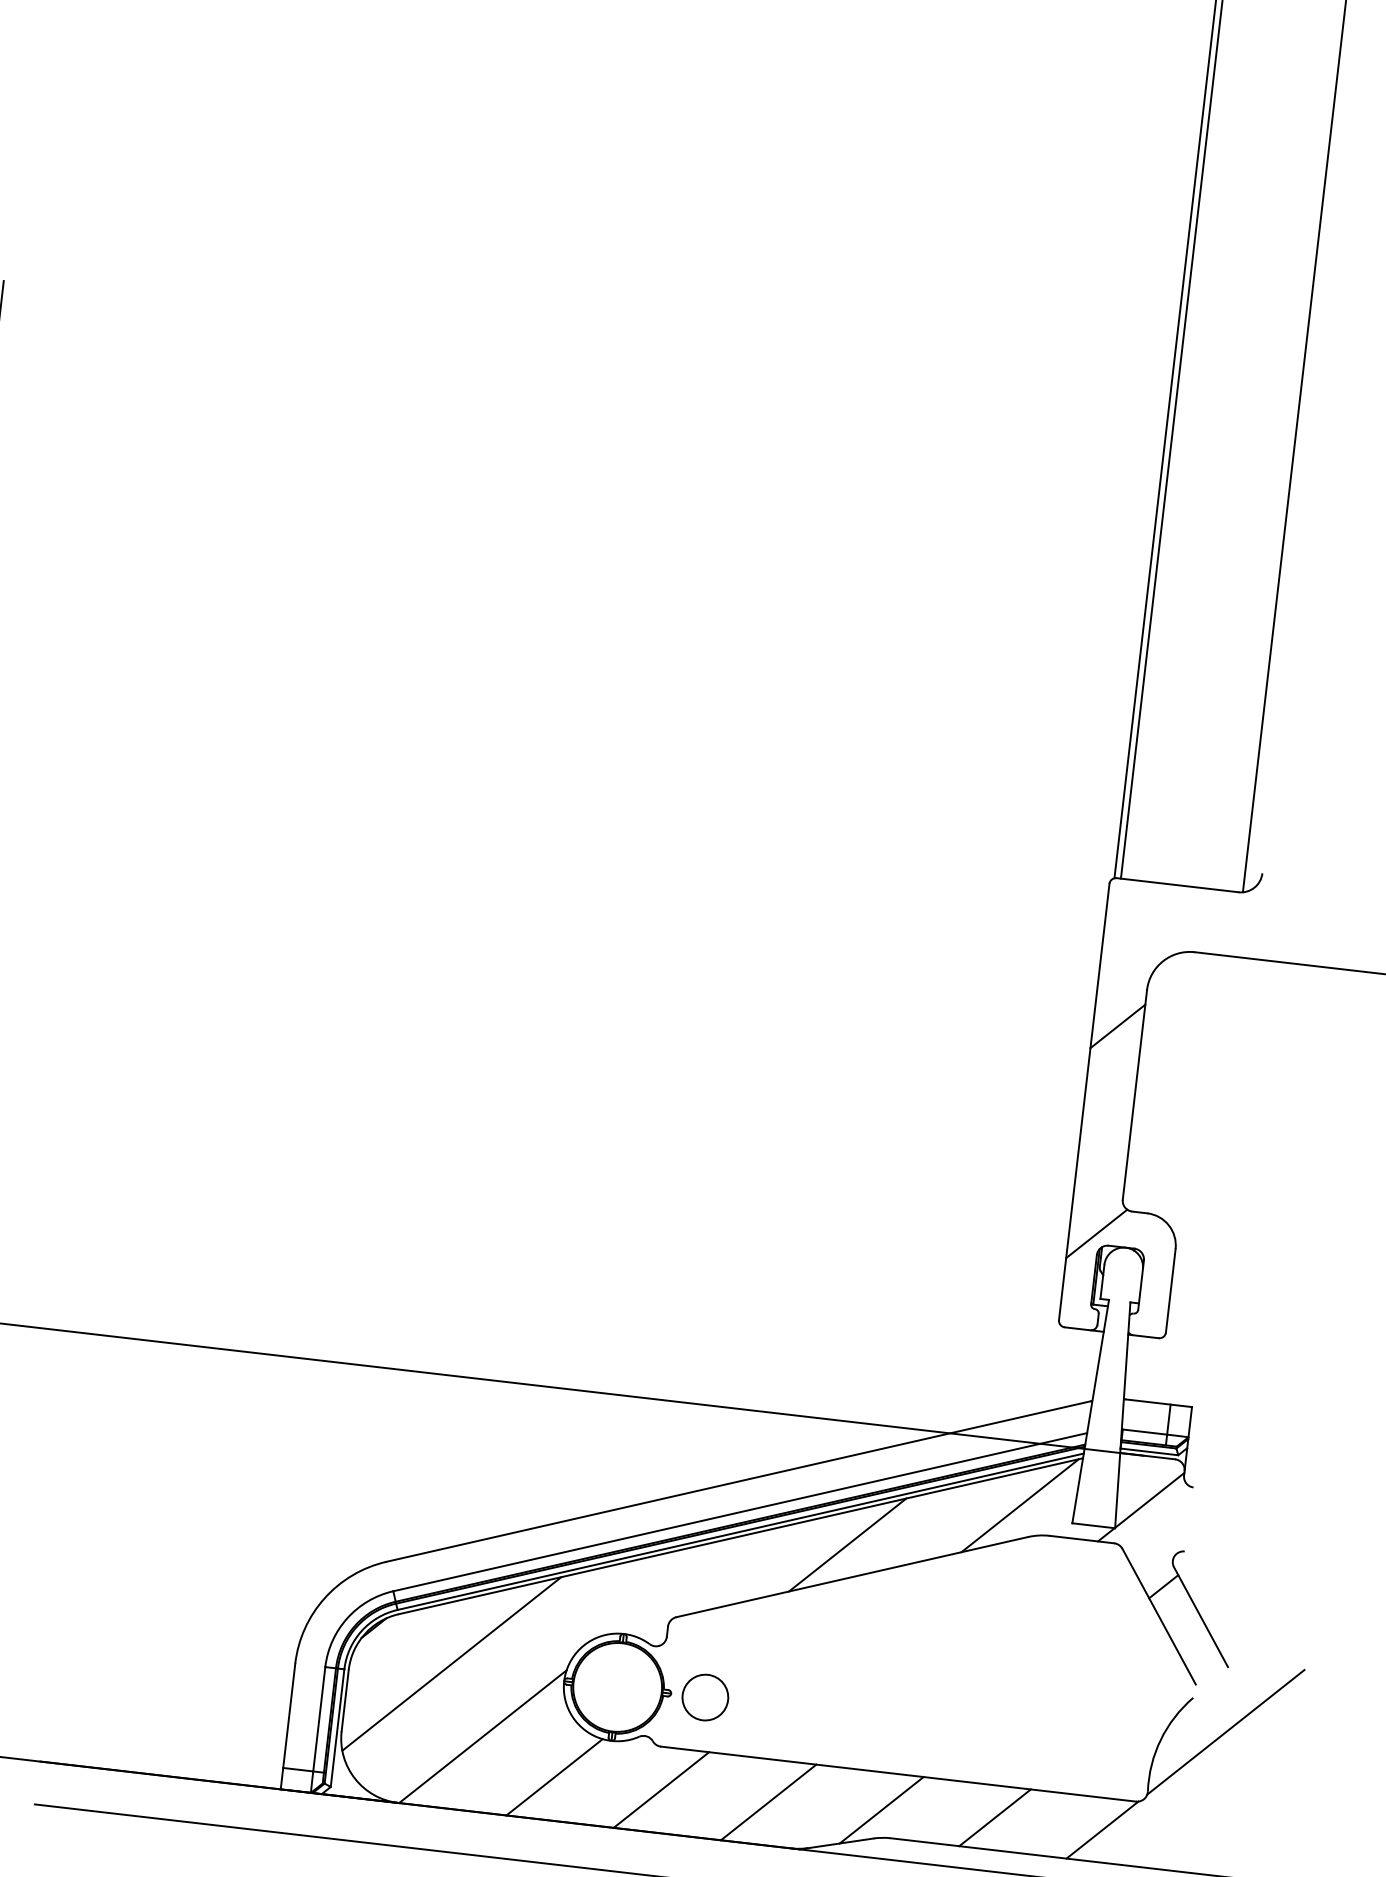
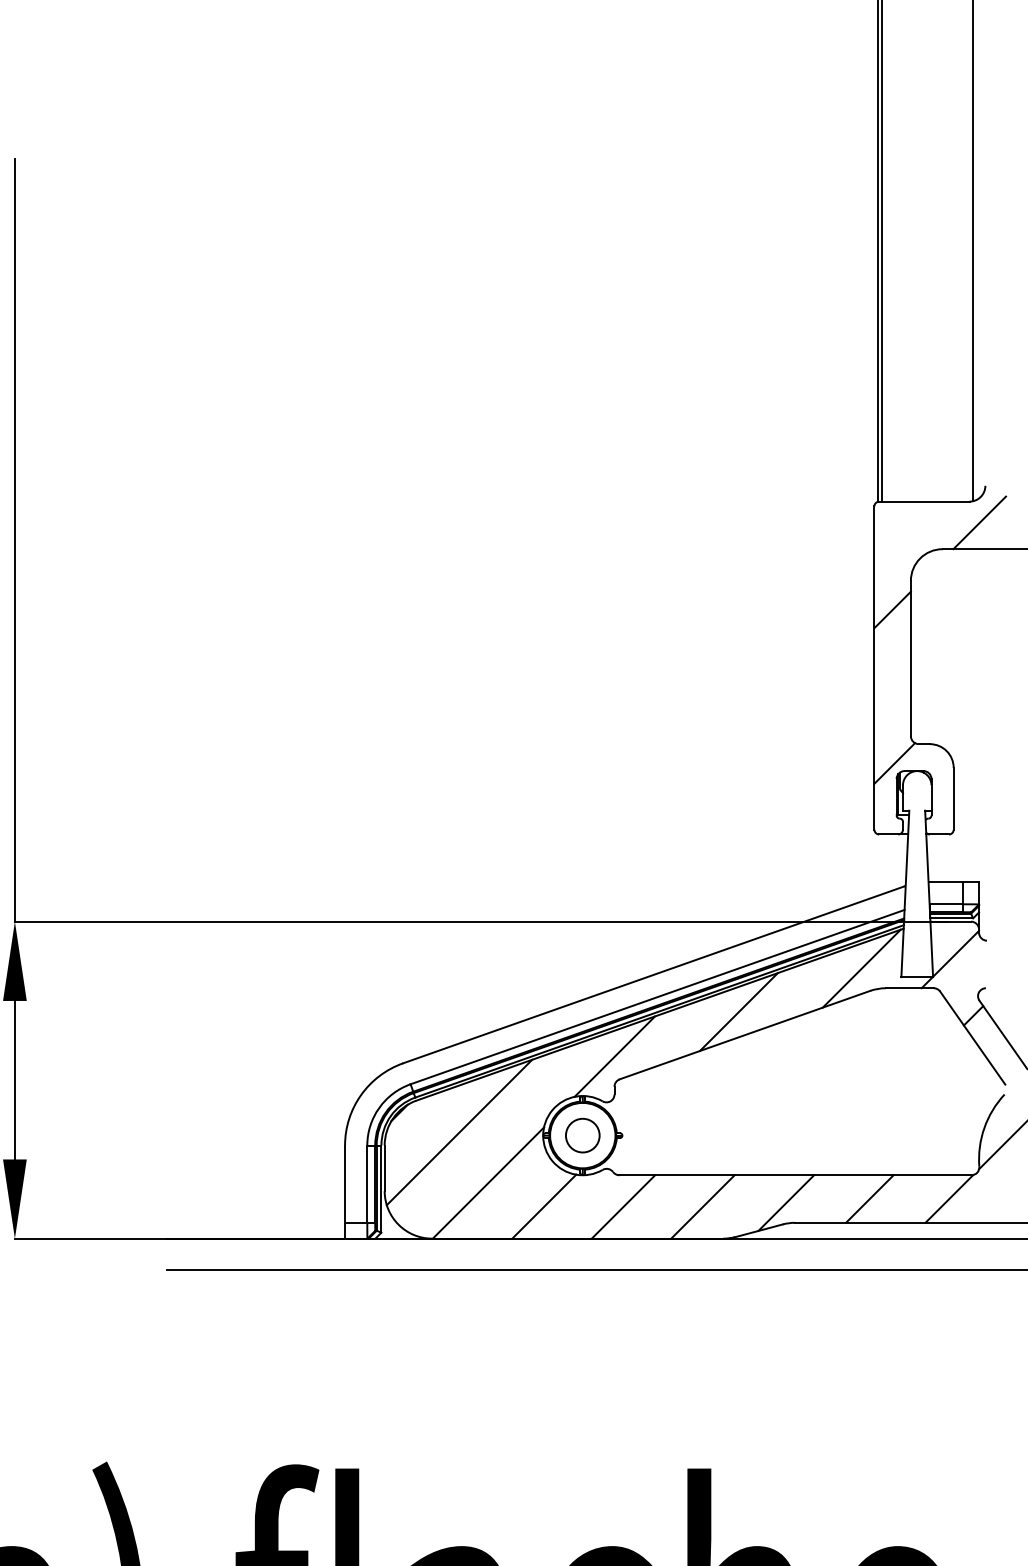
line: (1248, 921) -> (979, 522), added
line: (672, 1585) -> (614, 1056), added
circle: (705, 1697) -> (582, 1135), moved

